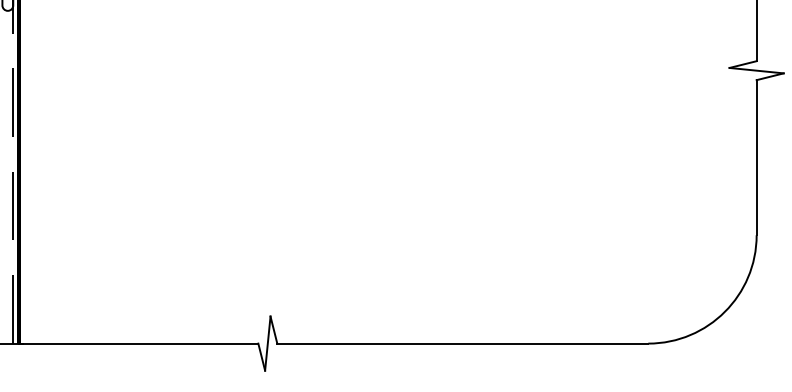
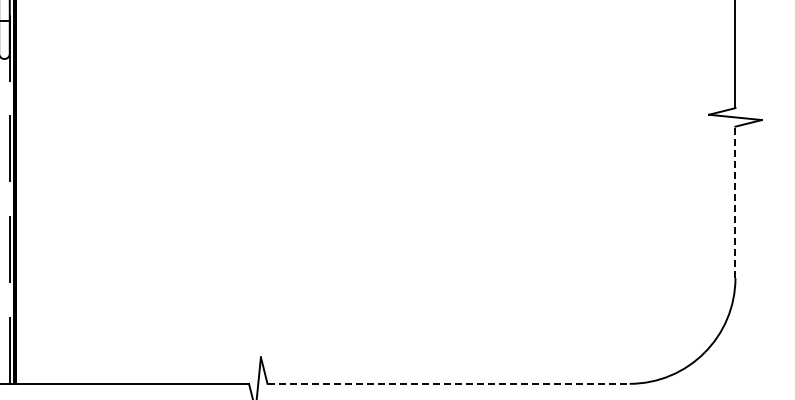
line: (756, 157) -> (735, 202), solid -> dashed
line: (463, 343) -> (449, 383), solid -> dashed

